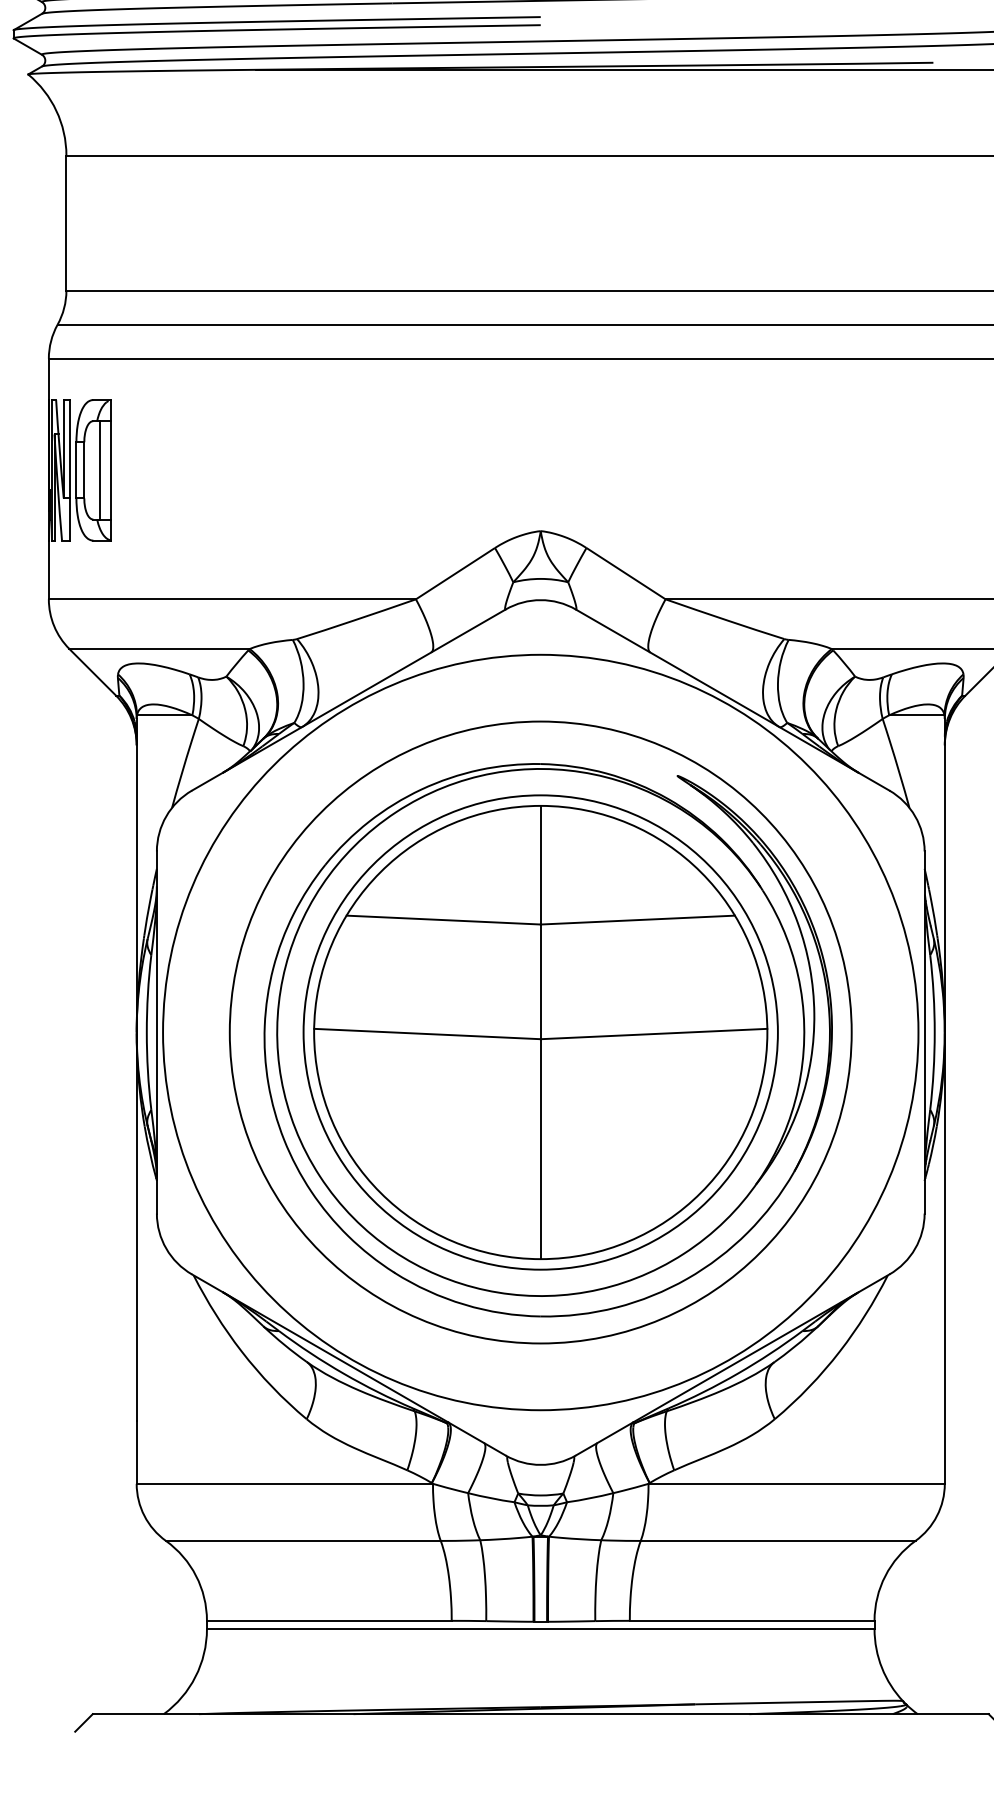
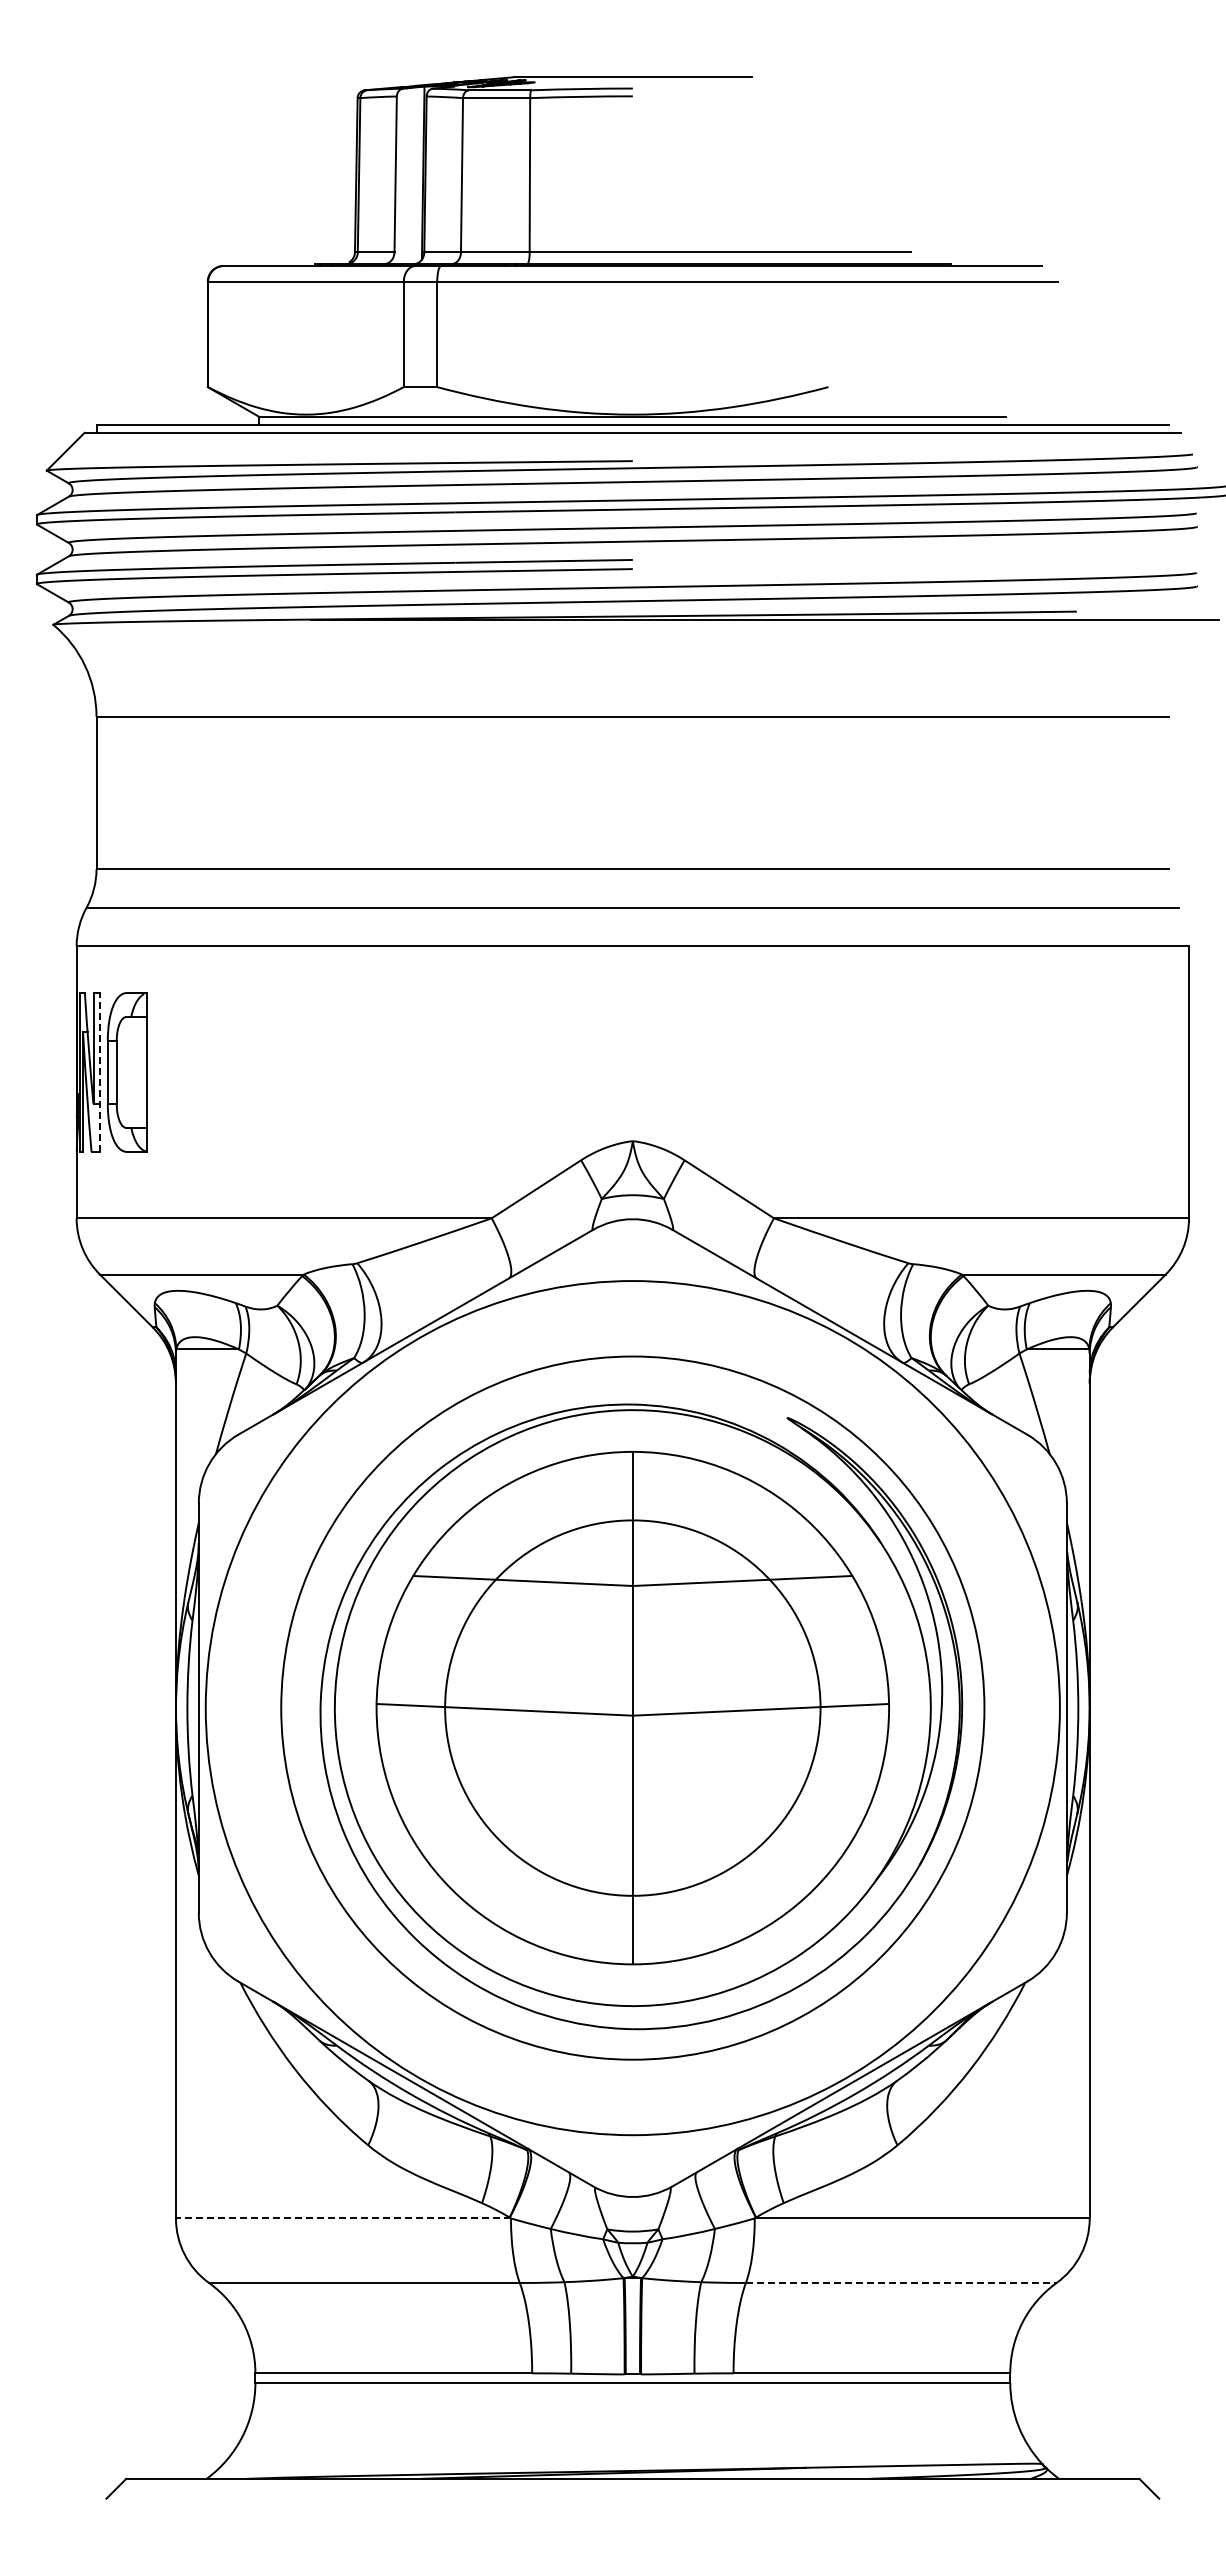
line: (69, 469) -> (100, 1071), solid -> dashed
line: (100, 470) -> (134, 1072), removed
circle: (540, 1031) -> (632, 1707), size x0.7
line: (284, 1483) -> (343, 2218), solid -> dashed
line: (778, 1540) -> (901, 2282), solid -> dashed

